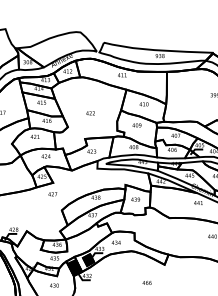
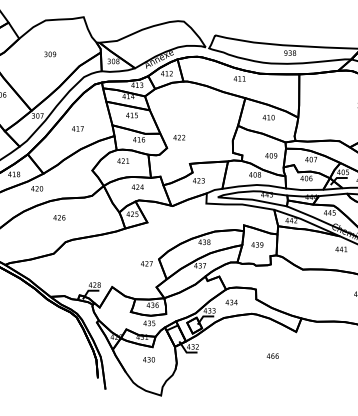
text: (90, 113) -> (179, 137), moved
text: (137, 125) -> (271, 155), moved
text: (52, 194) -> (146, 263), moved
fill: (88, 259) -> (194, 325), removed
fill: (74, 267) -> (175, 335), removed

